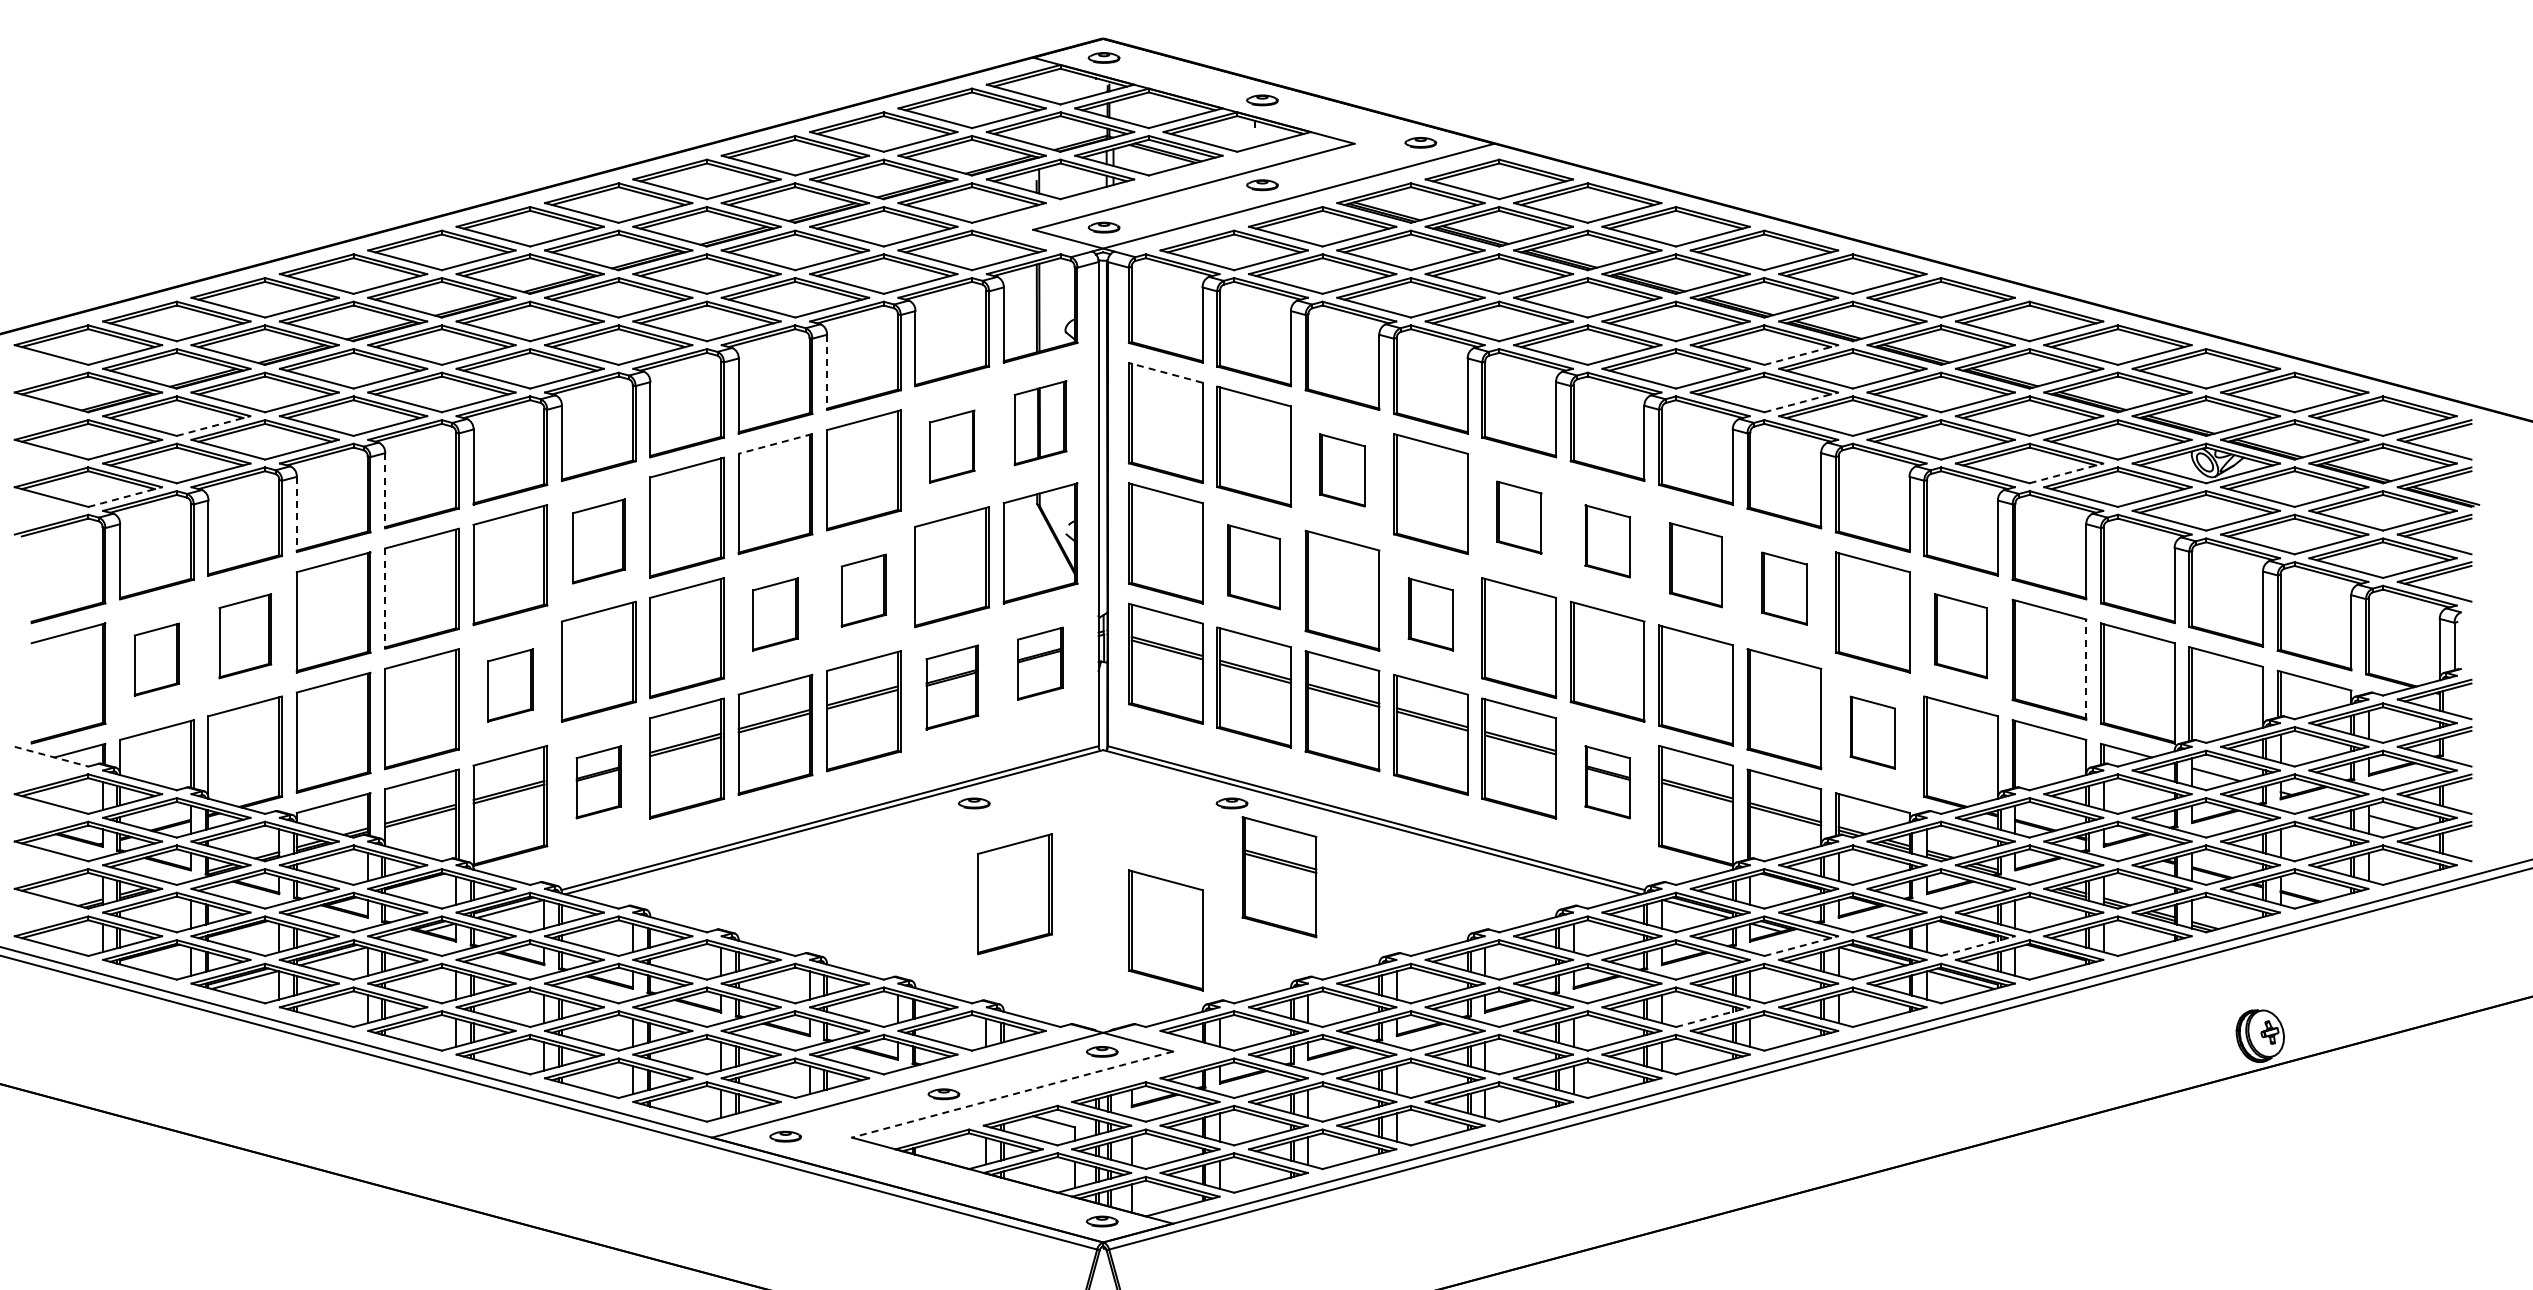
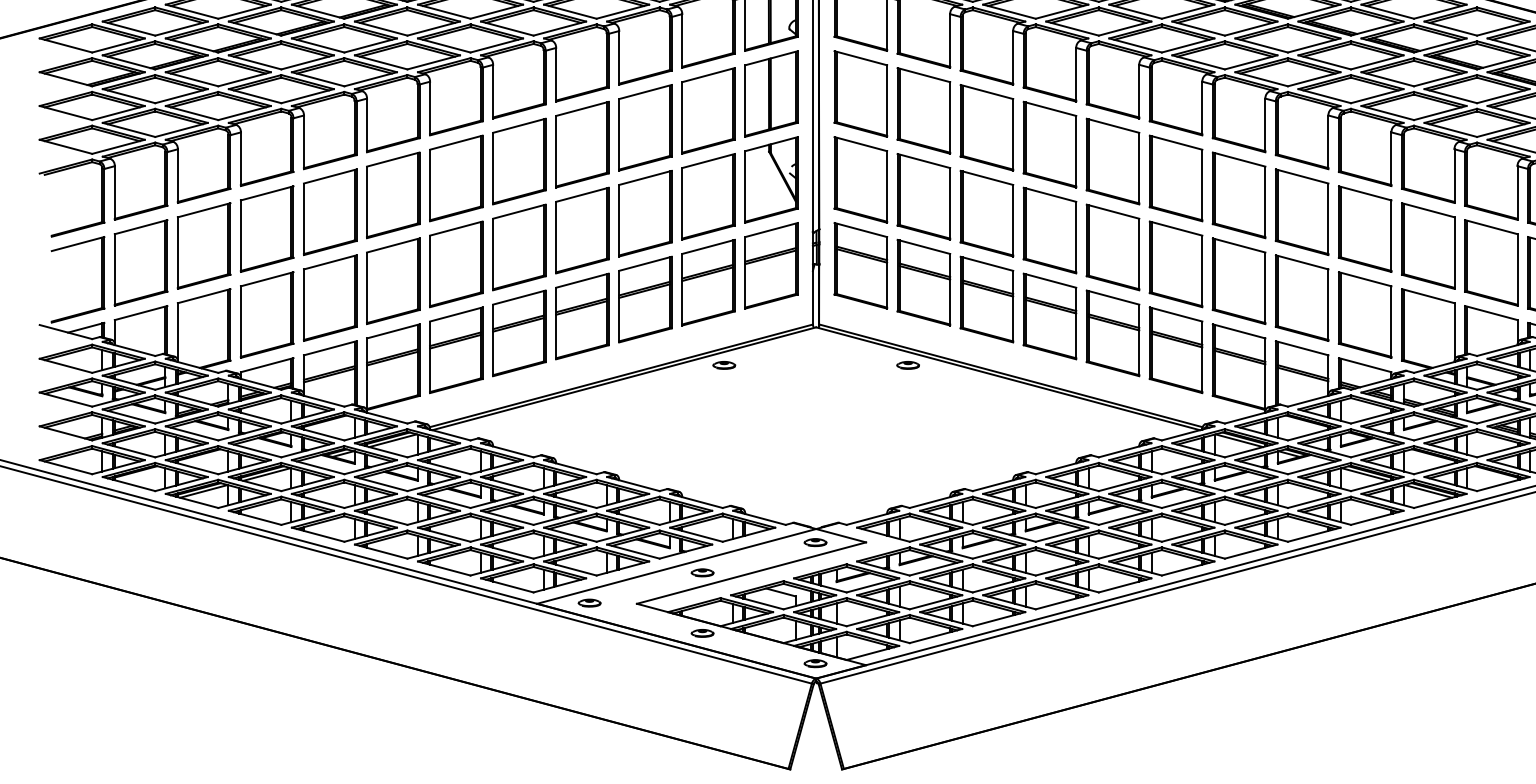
line: (1801, 354) -> (1314, 45), dashed -> solid
line: (827, 372) -> (619, 57), dashed -> solid
line: (1165, 372) -> (860, 57), dashed -> solid
line: (1801, 402) -> (1314, 79), dashed -> solid
part: (1040, 423) -> (771, 94), size x1.43
line: (214, 425) -> (182, 95), dashed -> solid
line: (775, 444) -> (582, 109), dashed -> solid
part: (952, 446) -> (708, 110), size x1.67
part: (1342, 470) -> (986, 127), size x1.67
line: (2066, 473) -> (1503, 130), dashed -> solid
line: (385, 490) -> (304, 142), dashed -> solid
line: (125, 496) -> (118, 146), dashed -> solid
line: (296, 514) -> (240, 159), dashed -> solid
part: (1519, 517) -> (1113, 161), size x1.67
part: (598, 541) -> (456, 178), size x1.43
part: (1607, 541) -> (1175, 178), size x1.67
part: (1695, 565) -> (1238, 195), size x1.43
part: (1253, 567) -> (923, 197), size x1.43
part: (1784, 588) -> (1302, 212), size x1.67
part: (863, 590) -> (645, 213), size x1.67
line: (385, 599) -> (304, 219), dashed -> solid
part: (775, 614) -> (582, 230), size x1.67
part: (1430, 614) -> (1049, 230), size x1.67
part: (245, 636) -> (204, 246), size x1.43
part: (1960, 636) -> (1427, 246), size x1.43
part: (156, 659) -> (140, 262), size x1.67
part: (1040, 663) -> (771, 265), size x1.67
line: (2086, 669) -> (1517, 269), dashed -> solid
part: (510, 685) -> (393, 281), size x1.67
part: (952, 687) -> (708, 282), size x1.43
part: (1872, 732) -> (1365, 314), size x1.67
line: (52, 756) -> (66, 331), dashed -> solid
part: (598, 782) -> (456, 350), size x1.67
part: (1607, 782) -> (1175, 350), size x1.67
part: (1279, 877) -> (941, 418), removed
part: (1014, 894) -> (752, 430), removed
part: (1165, 930) -> (860, 456), removed
line: (1801, 945) -> (1314, 466), dashed -> solid
line: (1978, 945) -> (1440, 466), dashed -> solid
line: (1713, 1017) -> (1251, 518), dashed -> solid
line: (1012, 1094) -> (751, 573), dashed -> solid
part: (943, 1178) -> (702, 632), added

